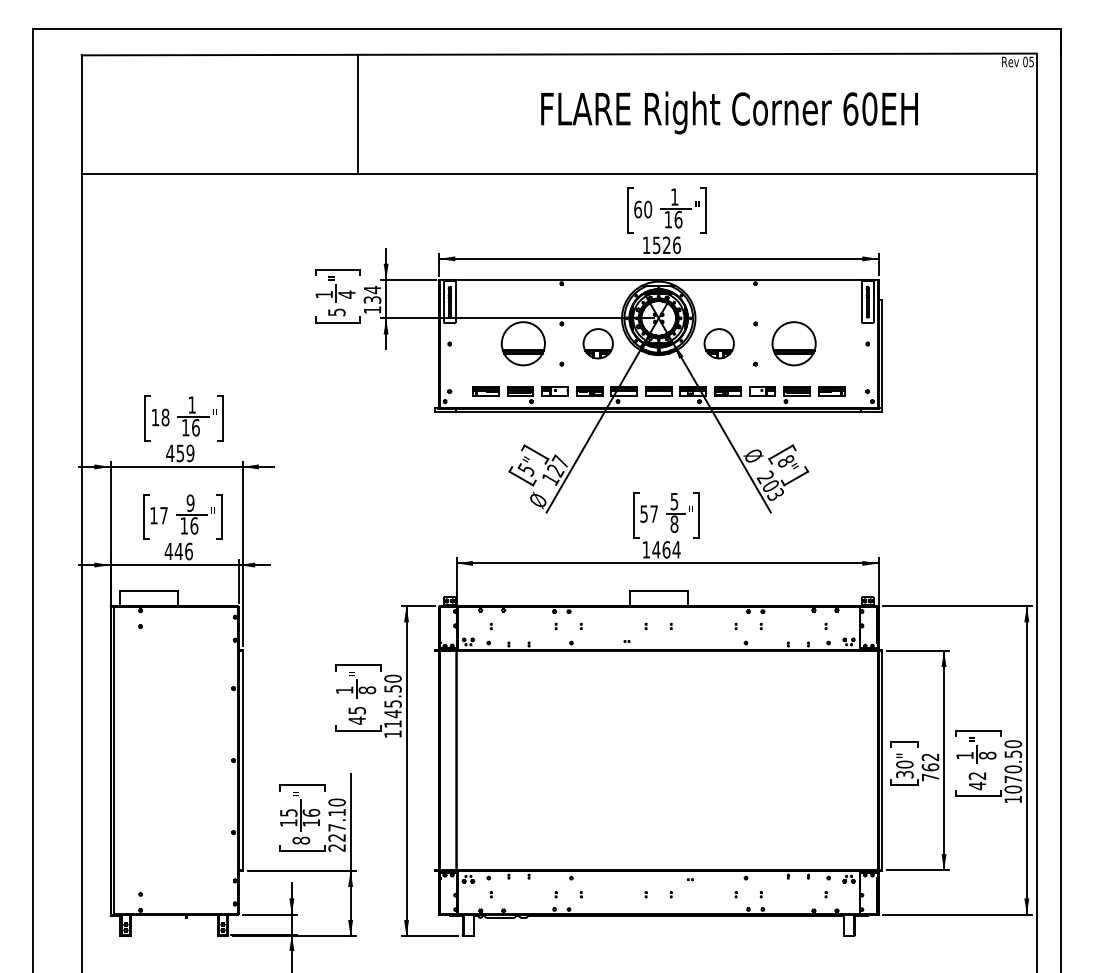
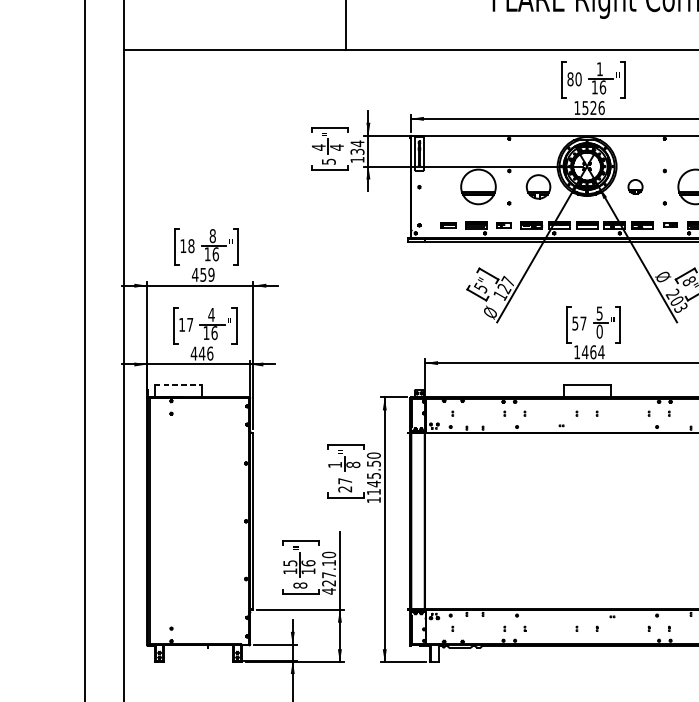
text: (638, 209) -> (570, 79), 60 -> 80
text: (323, 294) -> (318, 147), 1 -> 4
part: (718, 343) -> (635, 186), size x0.6
part: (485, 391) -> (448, 225), size x0.7
part: (554, 391) -> (503, 225), size x0.7
part: (762, 391) -> (670, 225), size x0.6
text: (192, 404) -> (213, 235), 1 -> 8
text: (190, 503) -> (211, 315), 9 -> 4
text: (674, 523) -> (599, 331), 8 -> 0
line: (149, 591) -> (178, 385), solid -> dashed
text: (357, 715) -> (345, 485), 45 -> 27
text: (336, 847) -> (328, 591), 227.10 -> 427.10

